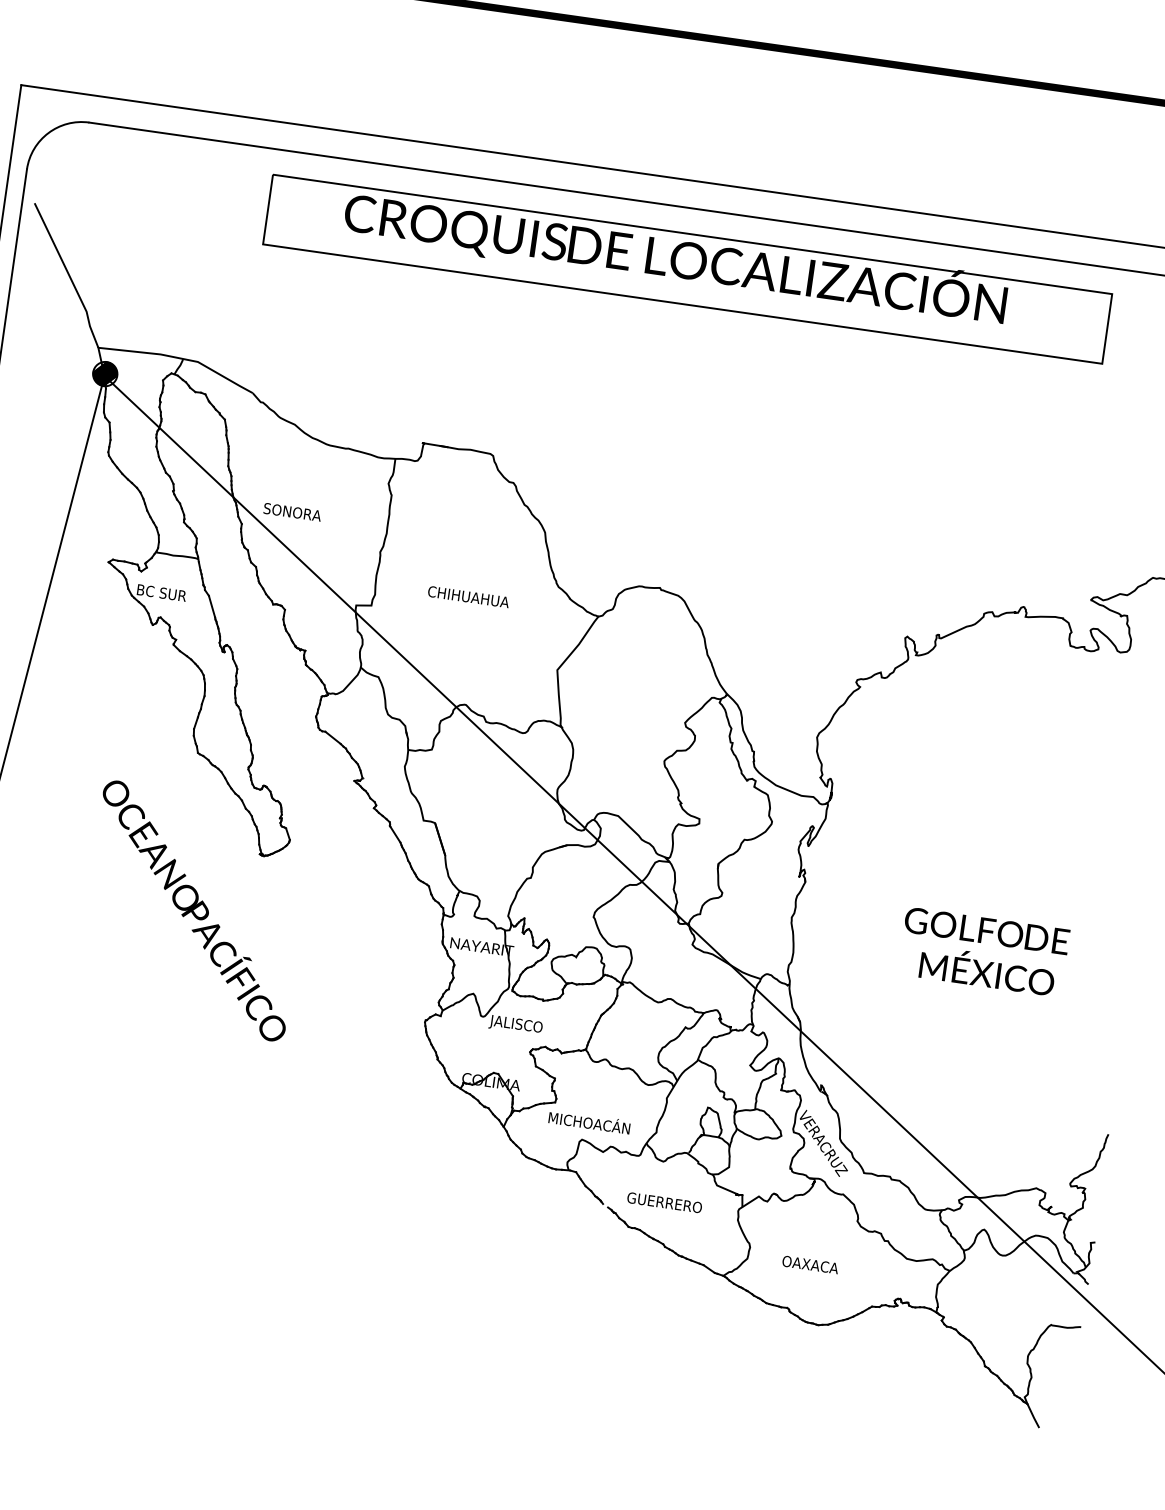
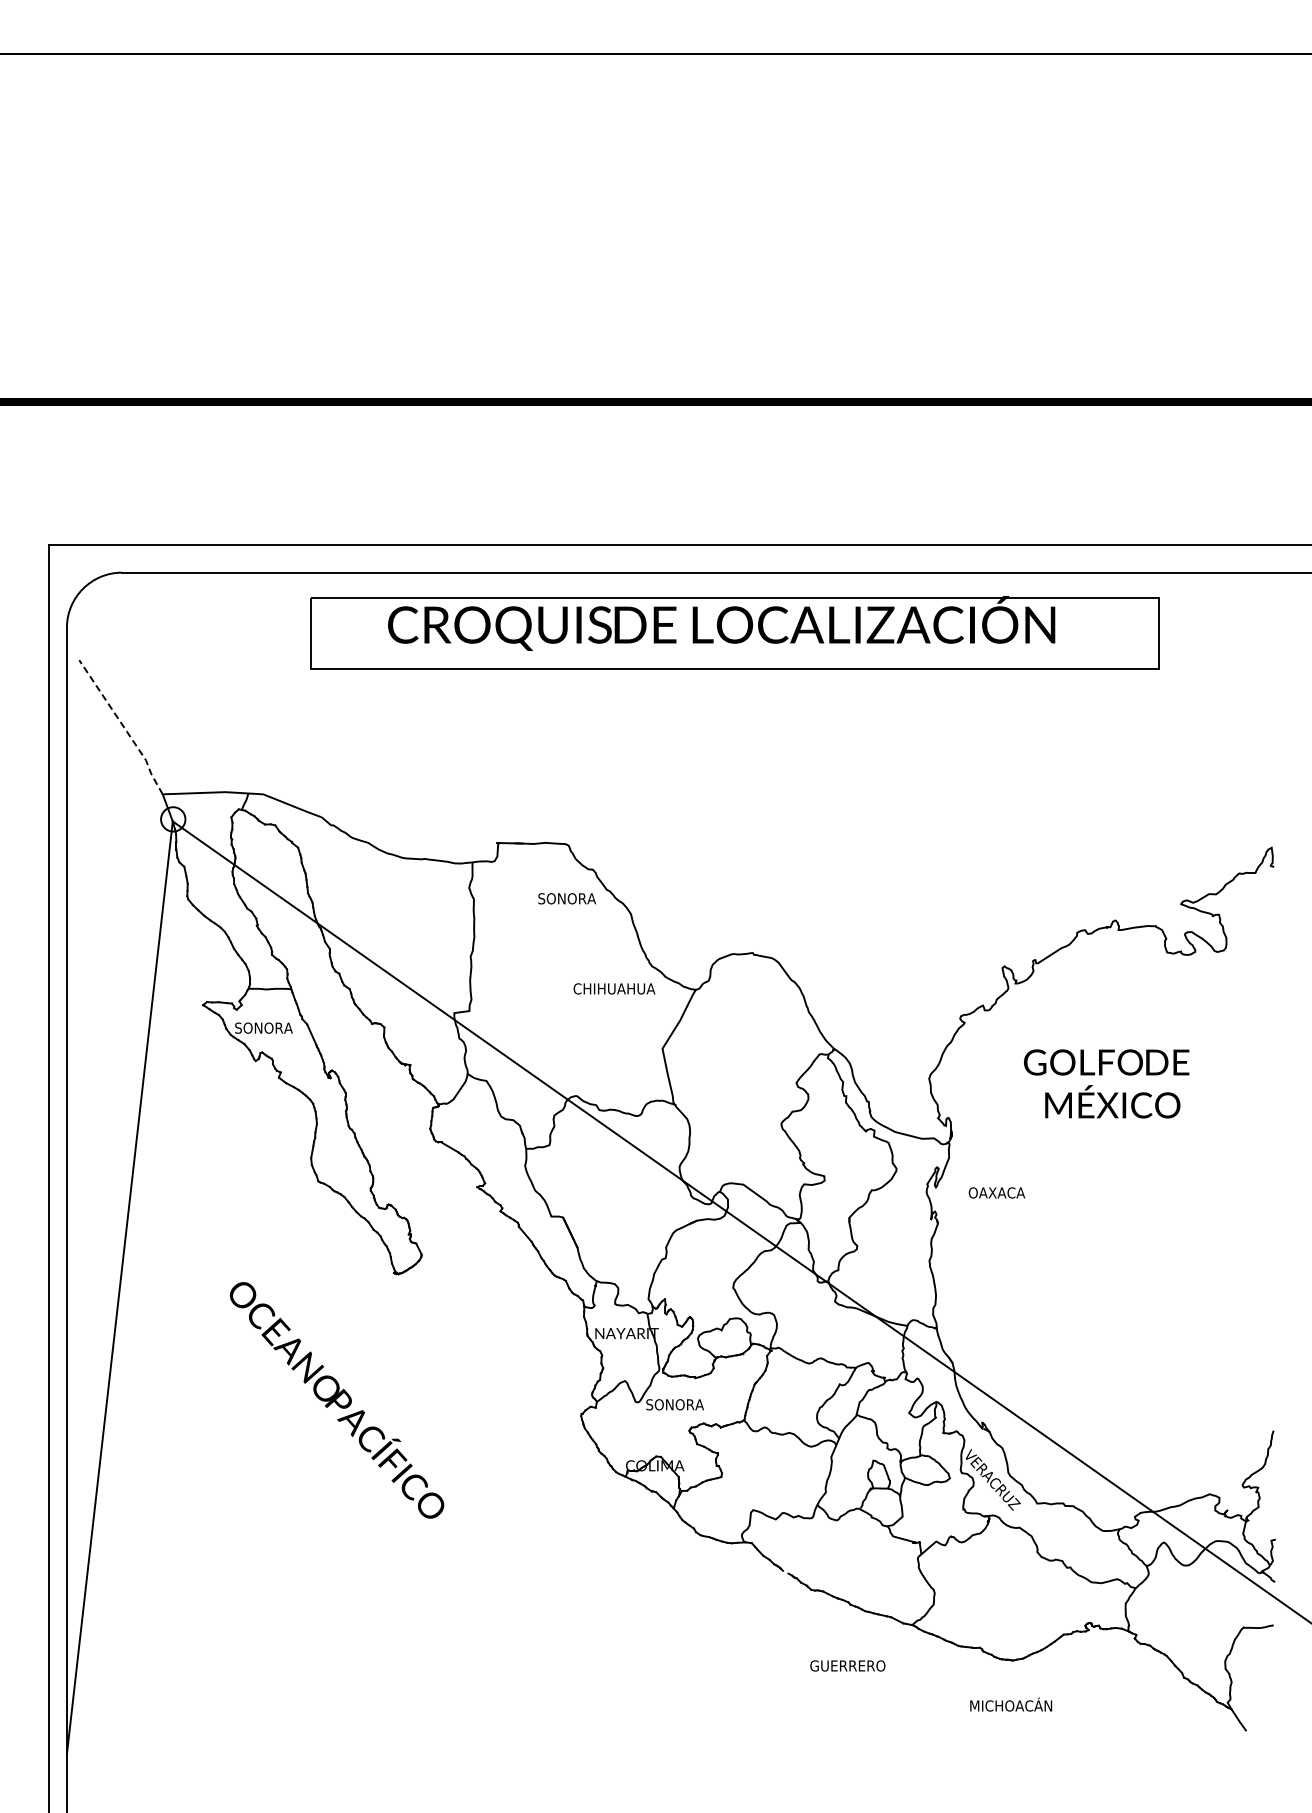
line: (68, 276) -> (123, 727), solid -> dashed
hatch: (105, 374) -> (173, 819), removed
text: (291, 511) -> (566, 898), moved
text: (165, 592) -> (263, 1027), BC SUR -> SONORA
text: (468, 596) -> (614, 988), moved
text: (193, 911) -> (336, 1400), moved
text: (983, 951) -> (1106, 1083), moved
text: (517, 1025) -> (673, 1406), JALISCO -> SONORA
text: (589, 1121) -> (1011, 1704), moved
text: (664, 1202) -> (847, 1665), moved
text: (810, 1264) -> (996, 1192), moved

